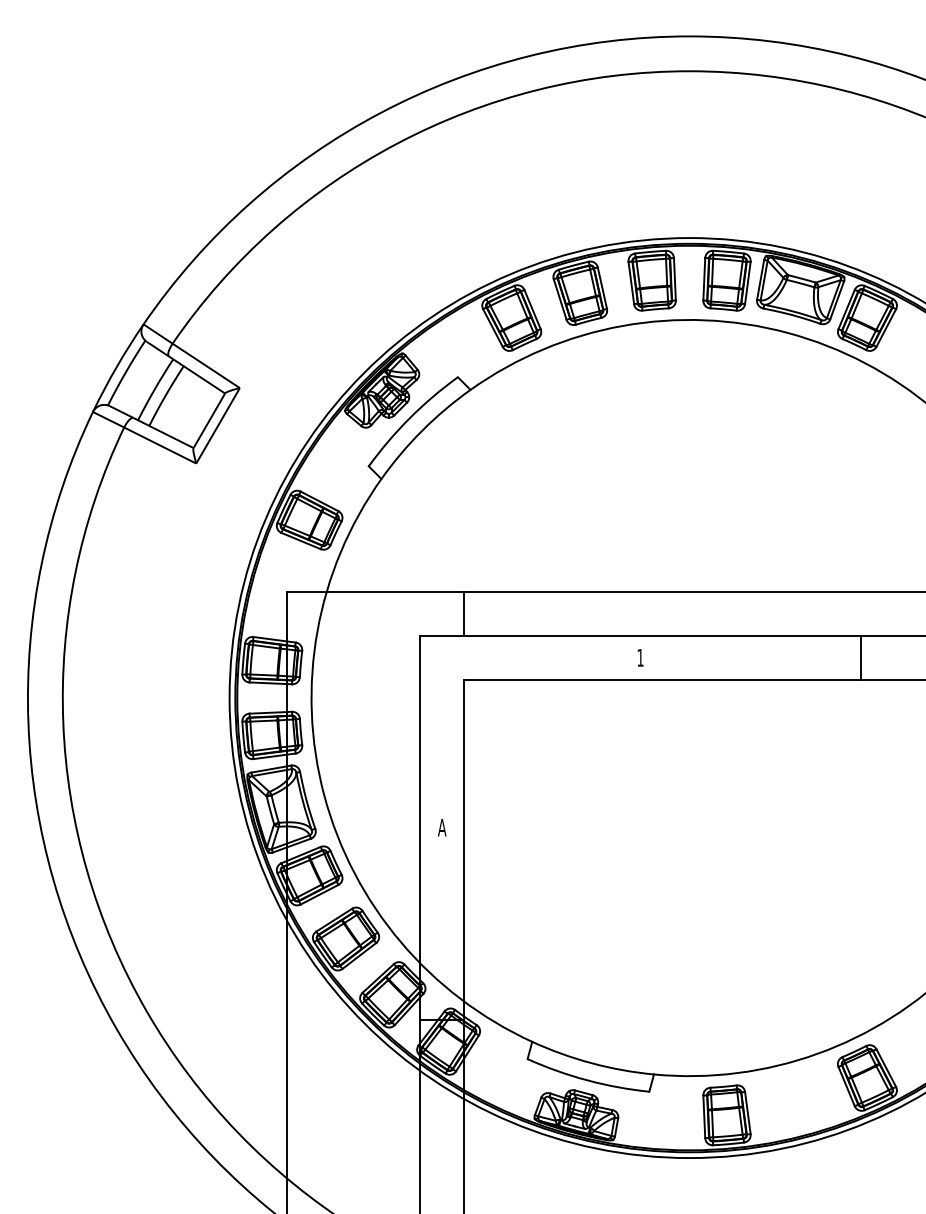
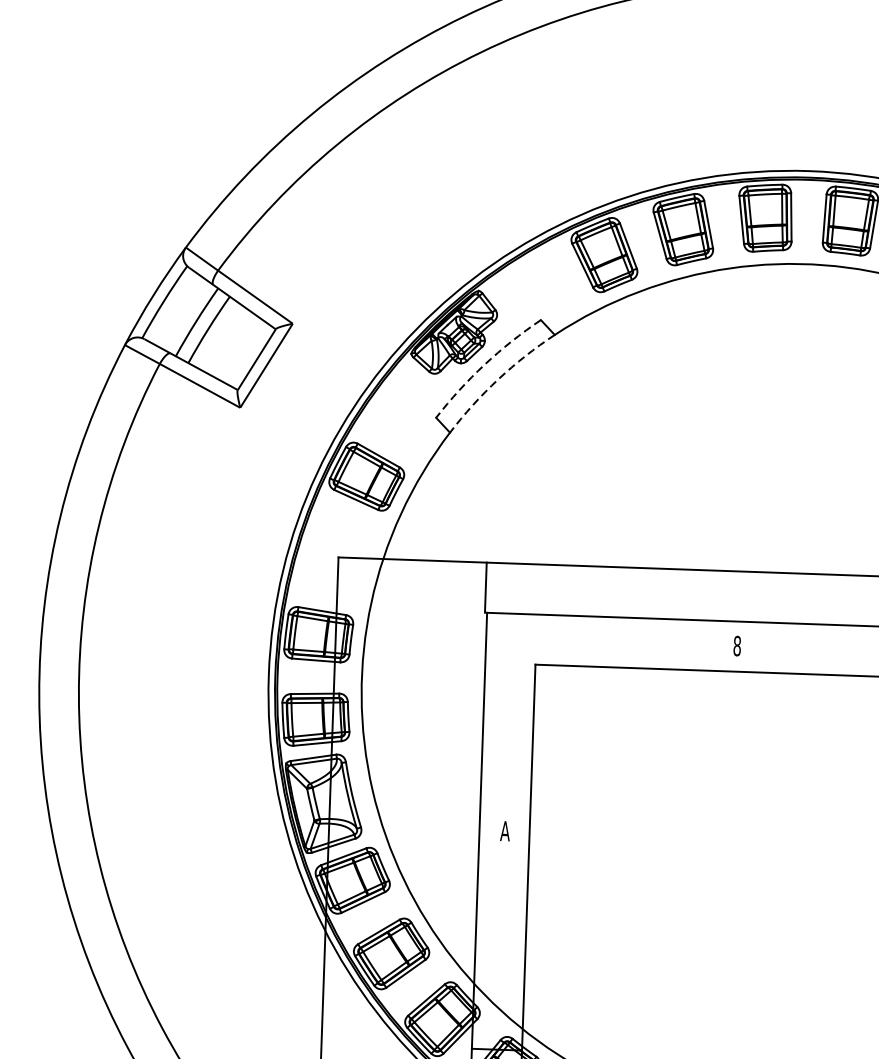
arc: (409, 418) -> (484, 365), solid -> dashed
arc: (422, 430) -> (498, 379), solid -> dashed
line: (463, 614) -> (485, 588), moved
text: (640, 657) -> (737, 645), 1 -> 8

